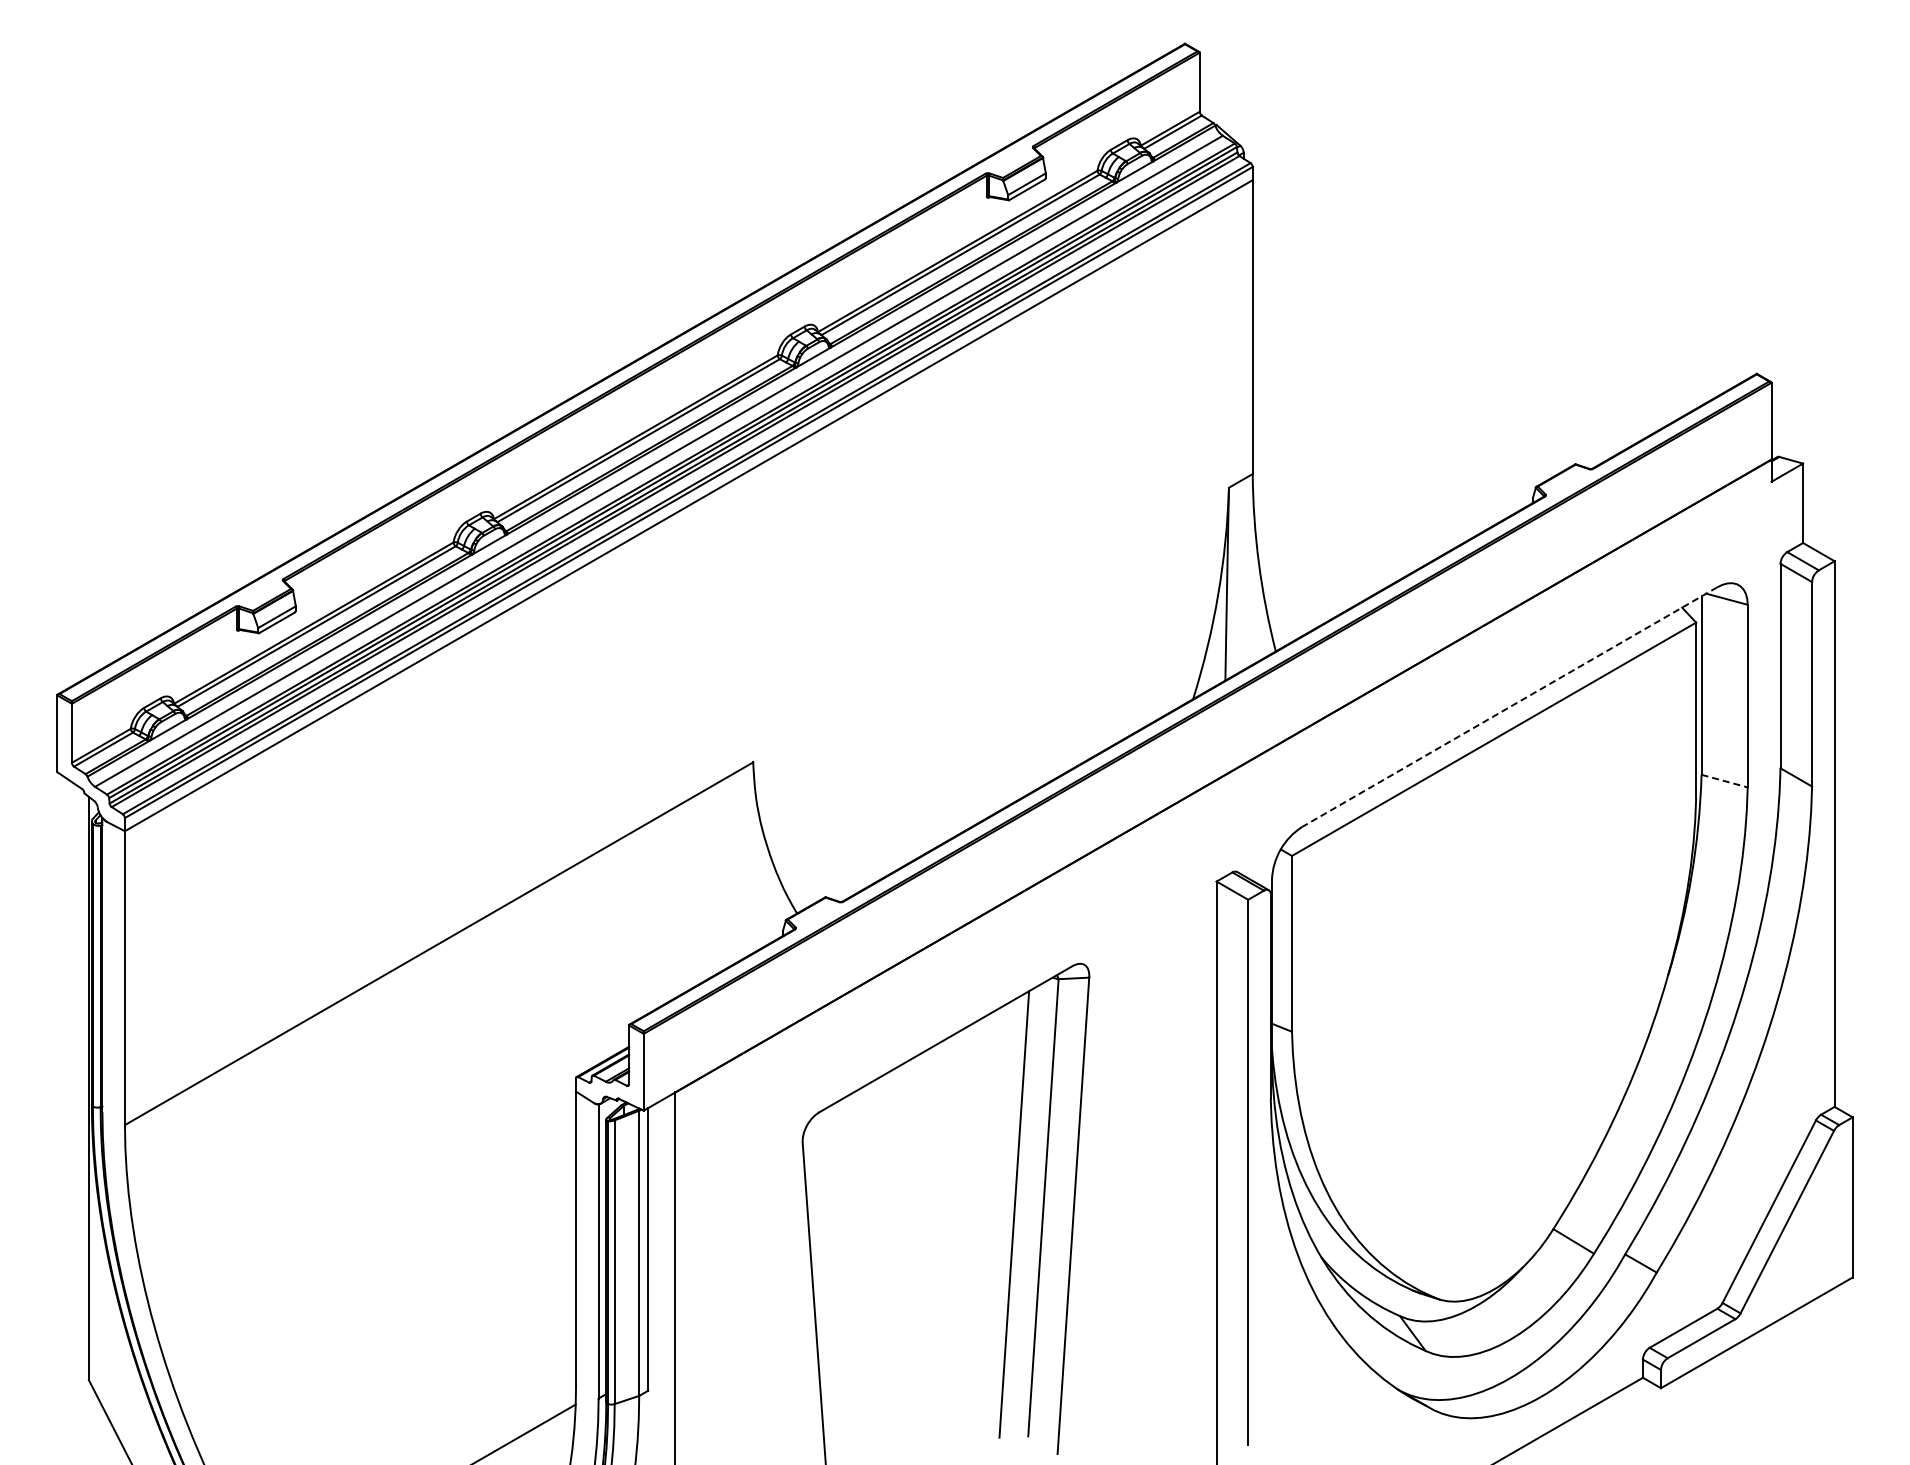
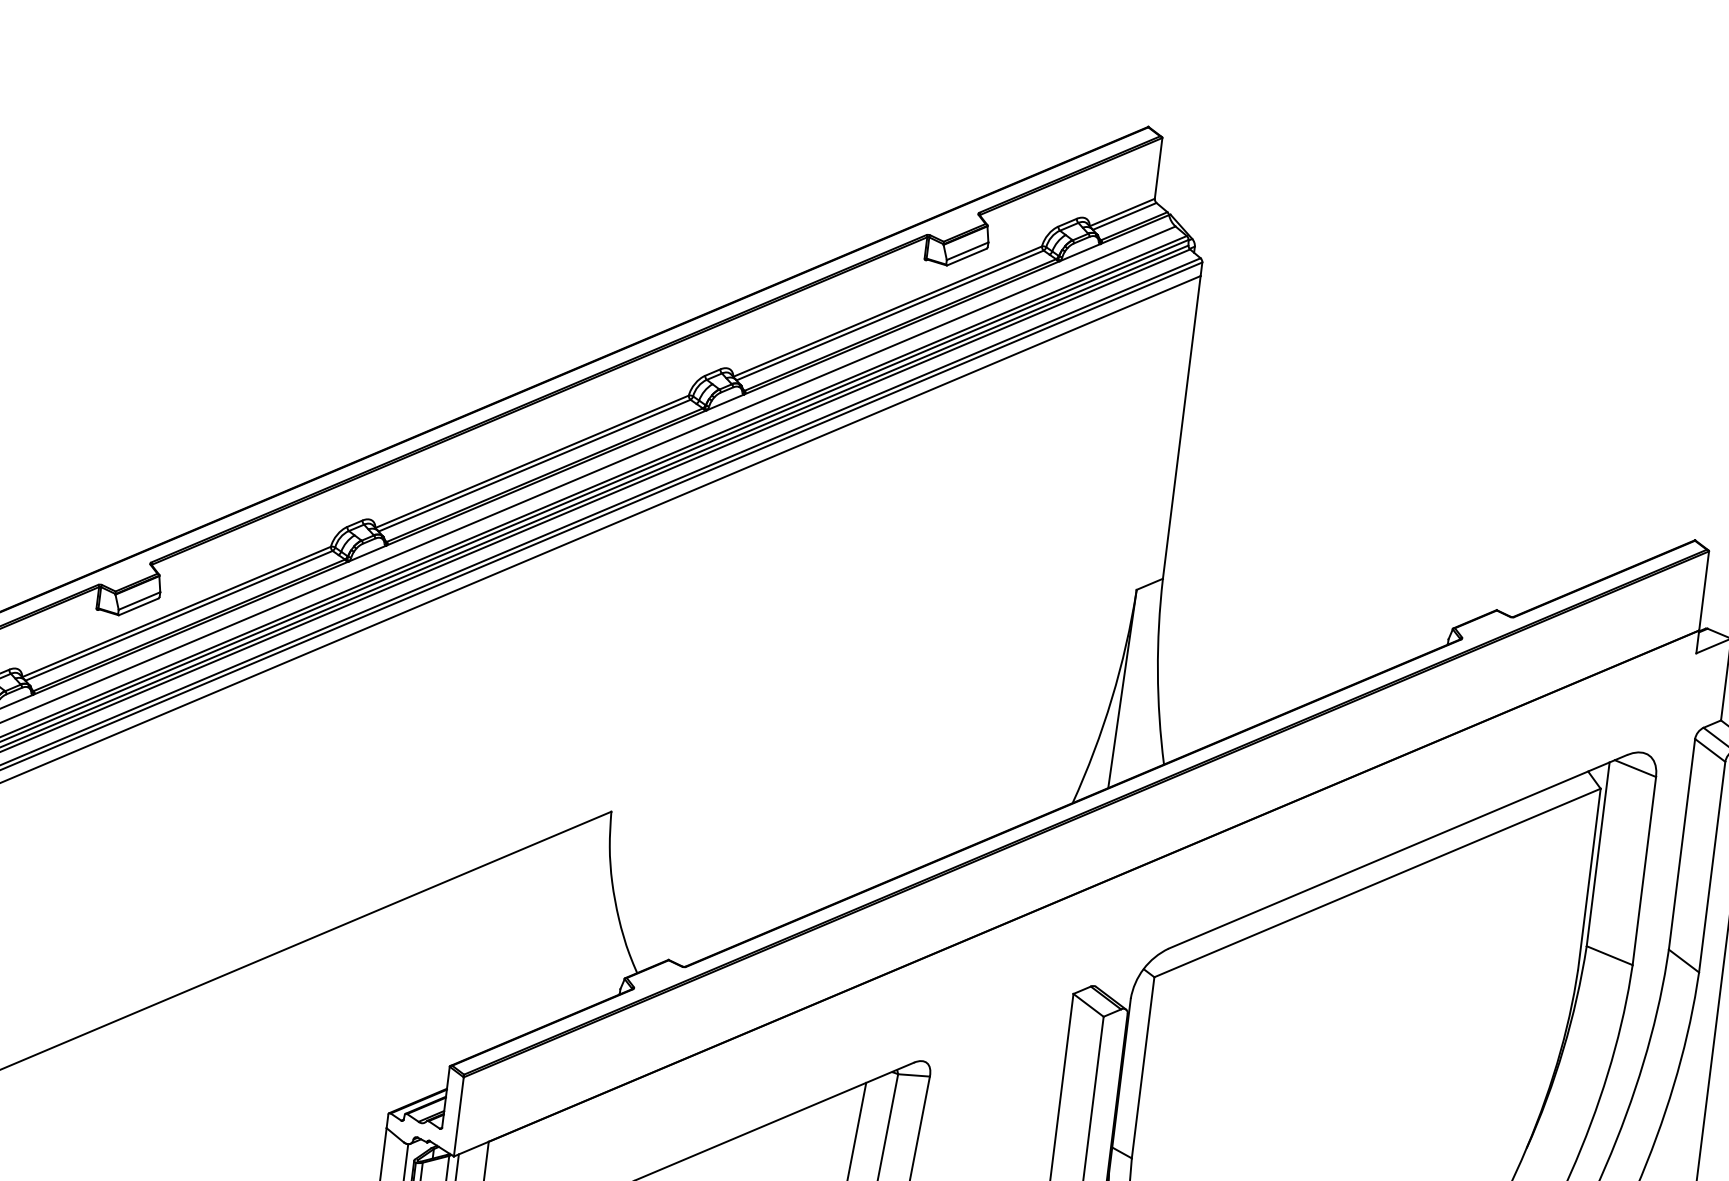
line: (1509, 707) -> (1397, 852), dashed -> solid
line: (1724, 781) -> (1609, 956), dashed -> solid

